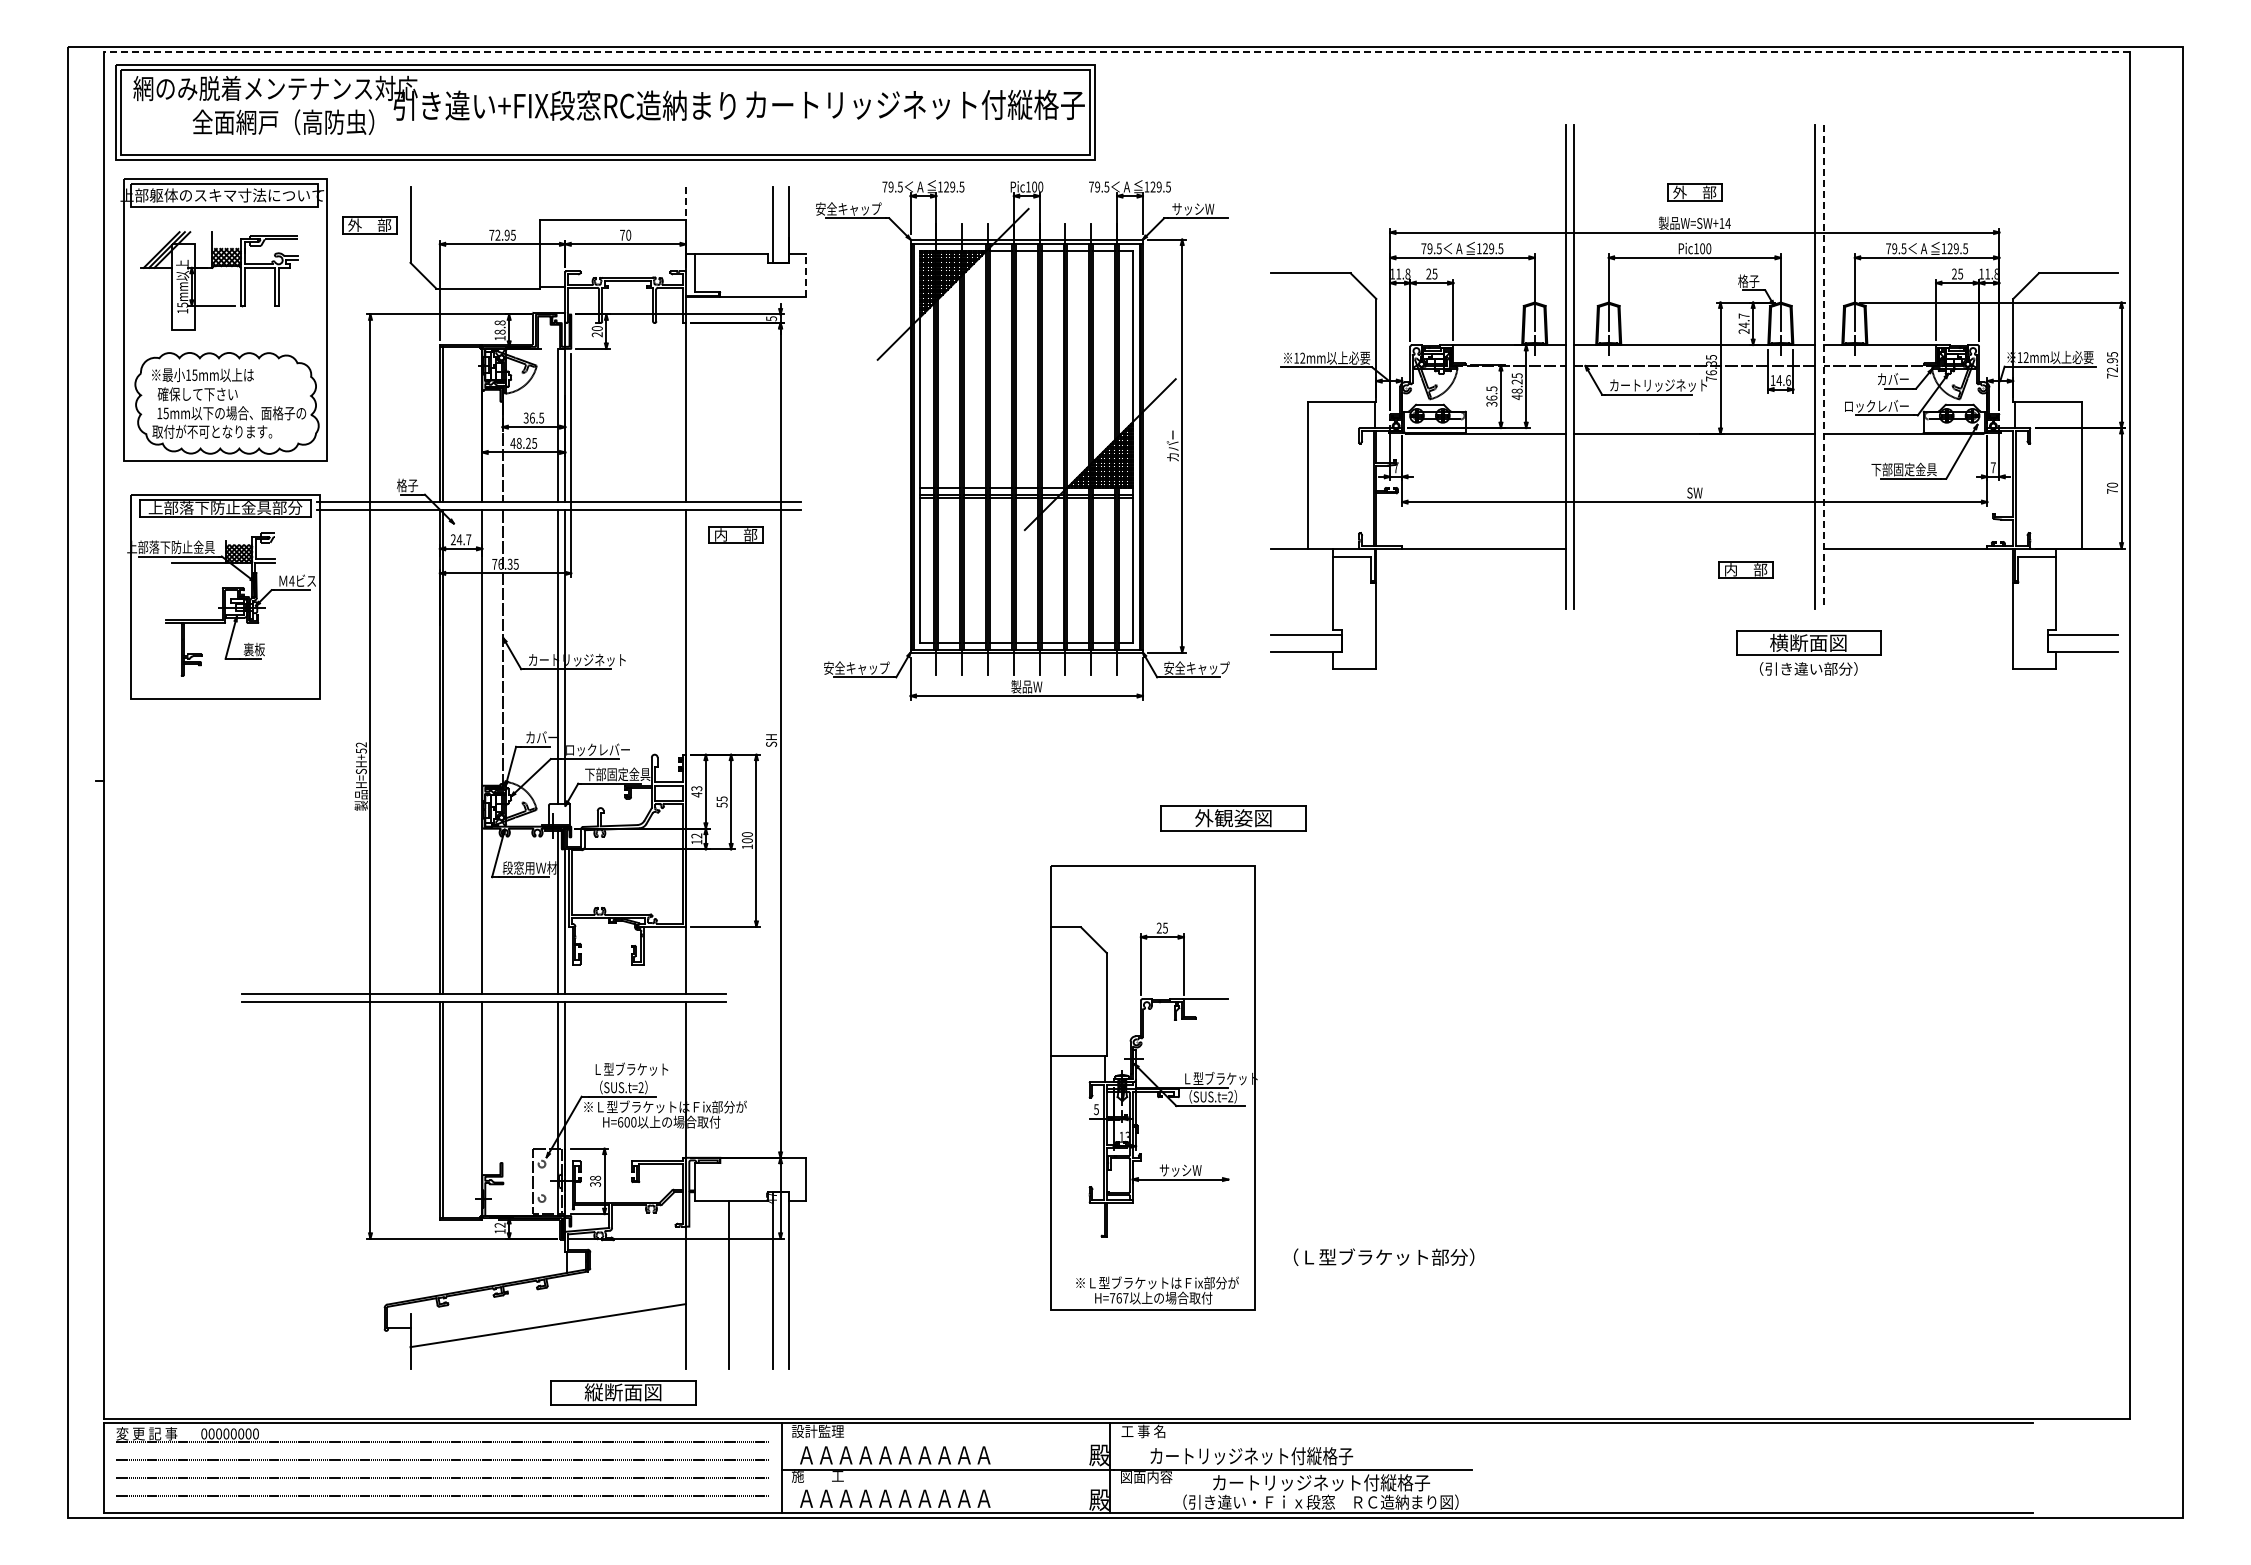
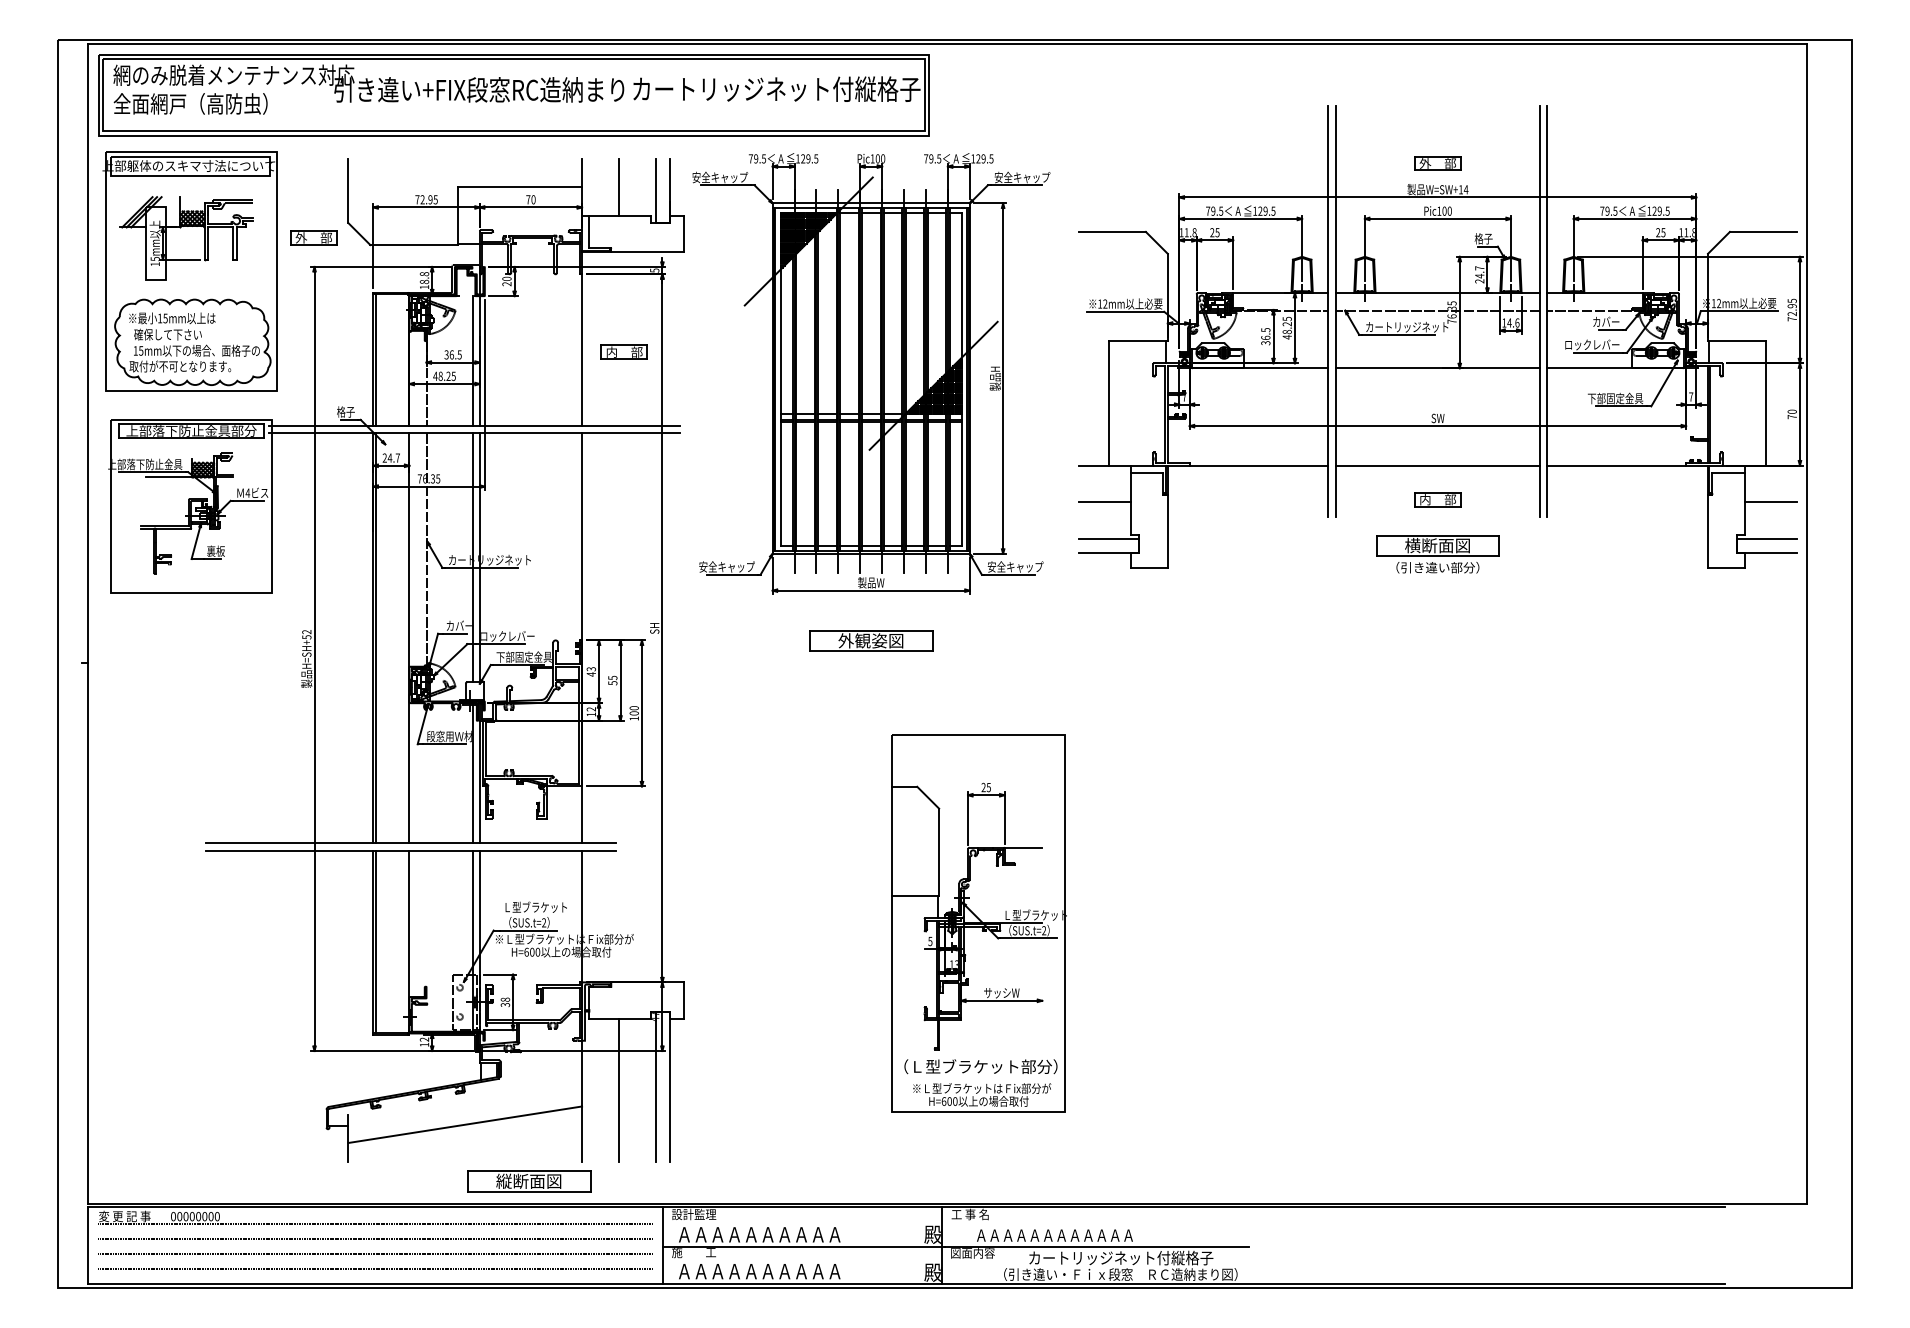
line: (1116, 51) -> (947, 43), dashed -> solid
text: (283, 122) -> (190, 104), moved
line: (685, 204) -> (581, 173), dashed -> solid
text: (1204, 208) -> (1022, 177), サッシW -> 安全キャップ
line: (728, 220) -> (618, 187), added
part: (369, 225) -> (313, 238), moved
line: (806, 275) -> (684, 233), dashed -> solid
line: (1823, 367) -> (1547, 311), dashed -> solid
text: (1172, 445) -> (994, 378), カバー -> 製品H
part: (735, 534) -> (624, 351), moved
line: (1694, 548) -> (1437, 465), added
part: (1745, 569) -> (1437, 499), moved
line: (1302, 591) -> (1105, 501), added
line: (2087, 591) -> (1771, 501), added
part: (1808, 652) -> (1437, 553), moved
part: (1233, 818) -> (871, 641), moved
text: (1383, 1256) -> (980, 1066), moved
text: (1119, 1298) -> (949, 1101), H=767 -> H=600
text: (1251, 1456) -> (1061, 1235), カートリッジネット付縦格子 -> ＡＡＡＡＡＡＡＡＡＡＡＡ

